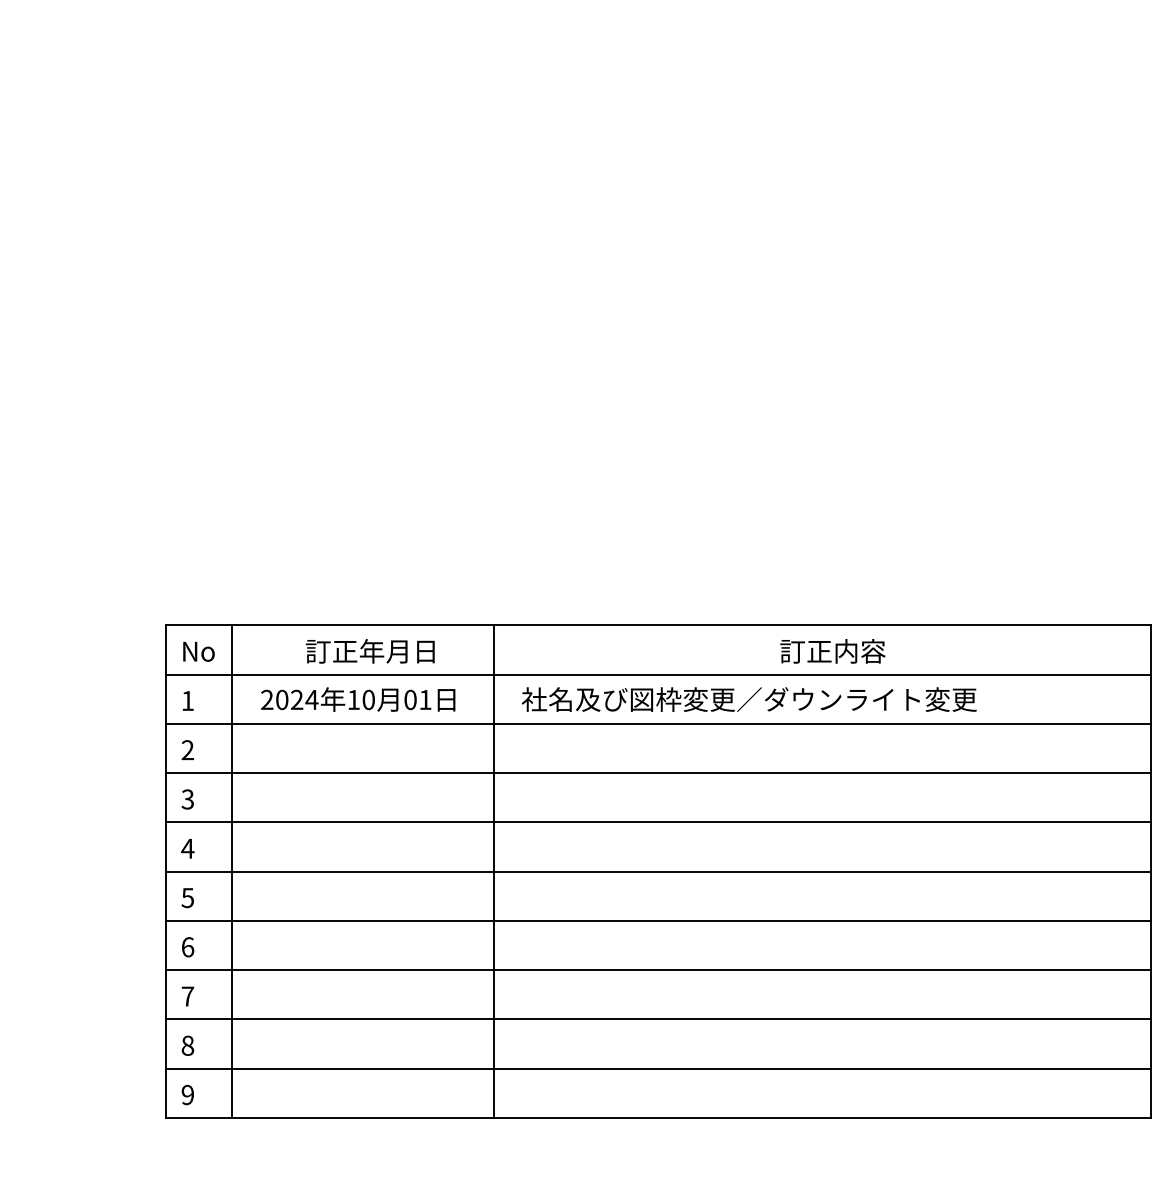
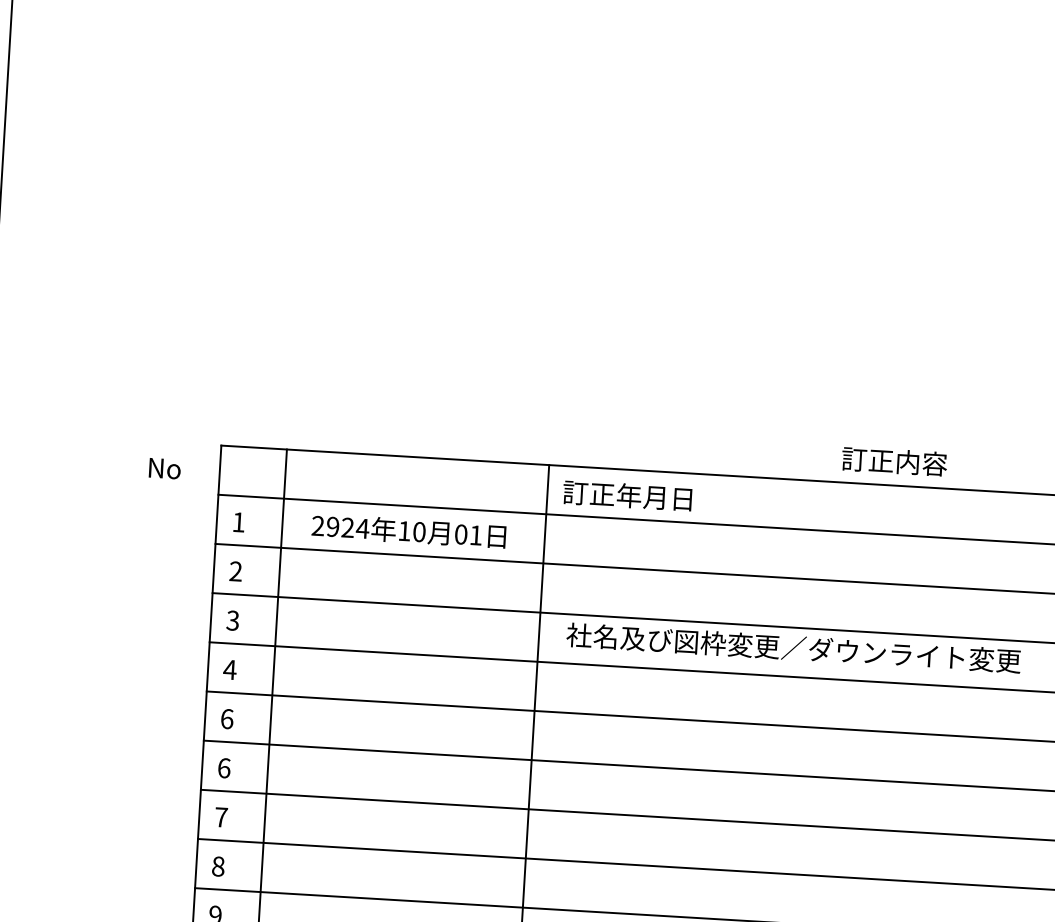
text: (198, 651) -> (164, 468), moved
text: (369, 651) -> (626, 495), moved
text: (832, 651) -> (894, 461), moved
text: (748, 699) -> (792, 647), moved
text: (282, 700) -> (333, 527), 2024 -> 2924
text: (187, 897) -> (226, 718), 5 -> 6

